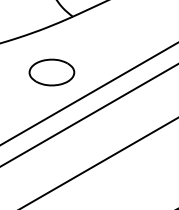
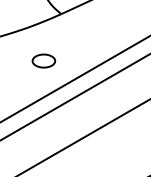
part: (51, 71) -> (43, 60), size x0.6

